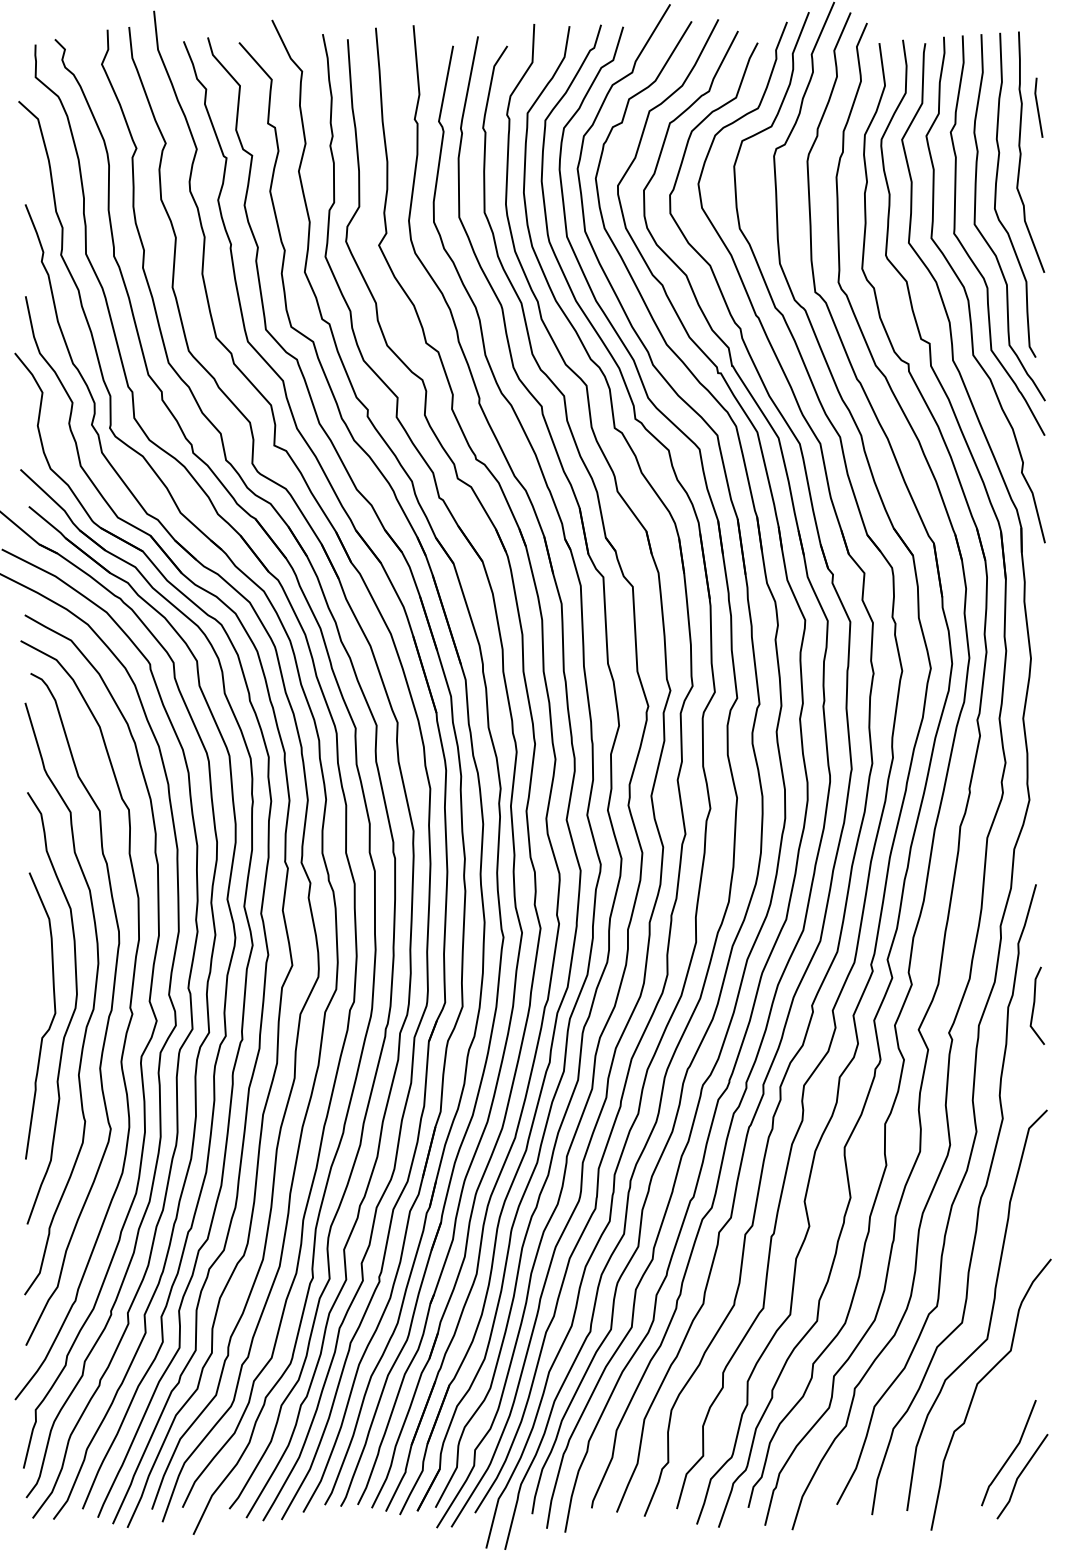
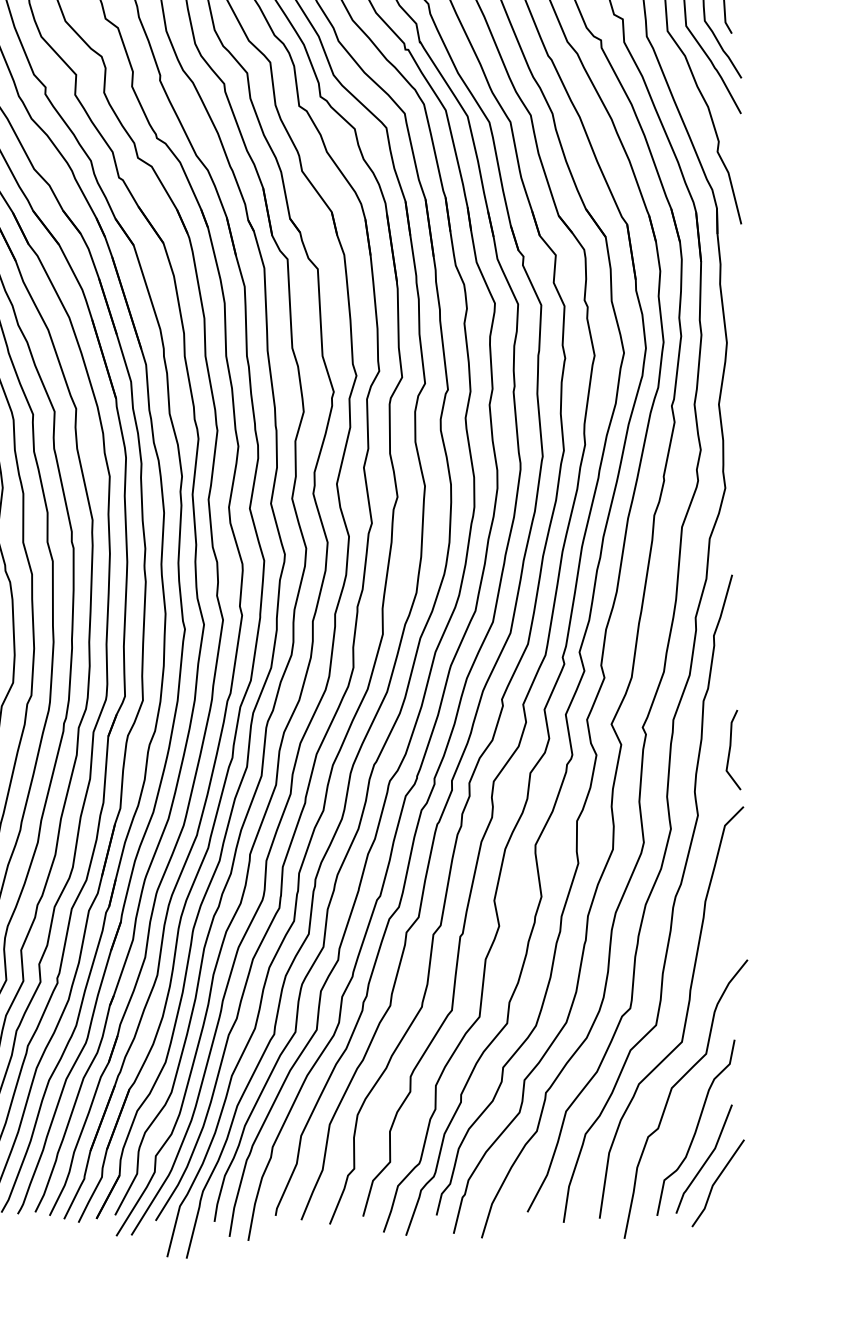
line: (1034, 1005) -> (730, 749), moved
curve: (1000, 1422) -> (695, 1127), added

